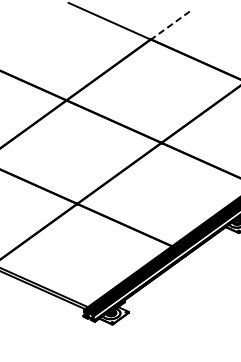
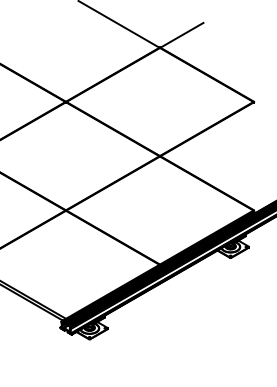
line: (170, 25) -> (181, 35), dashed -> solid

